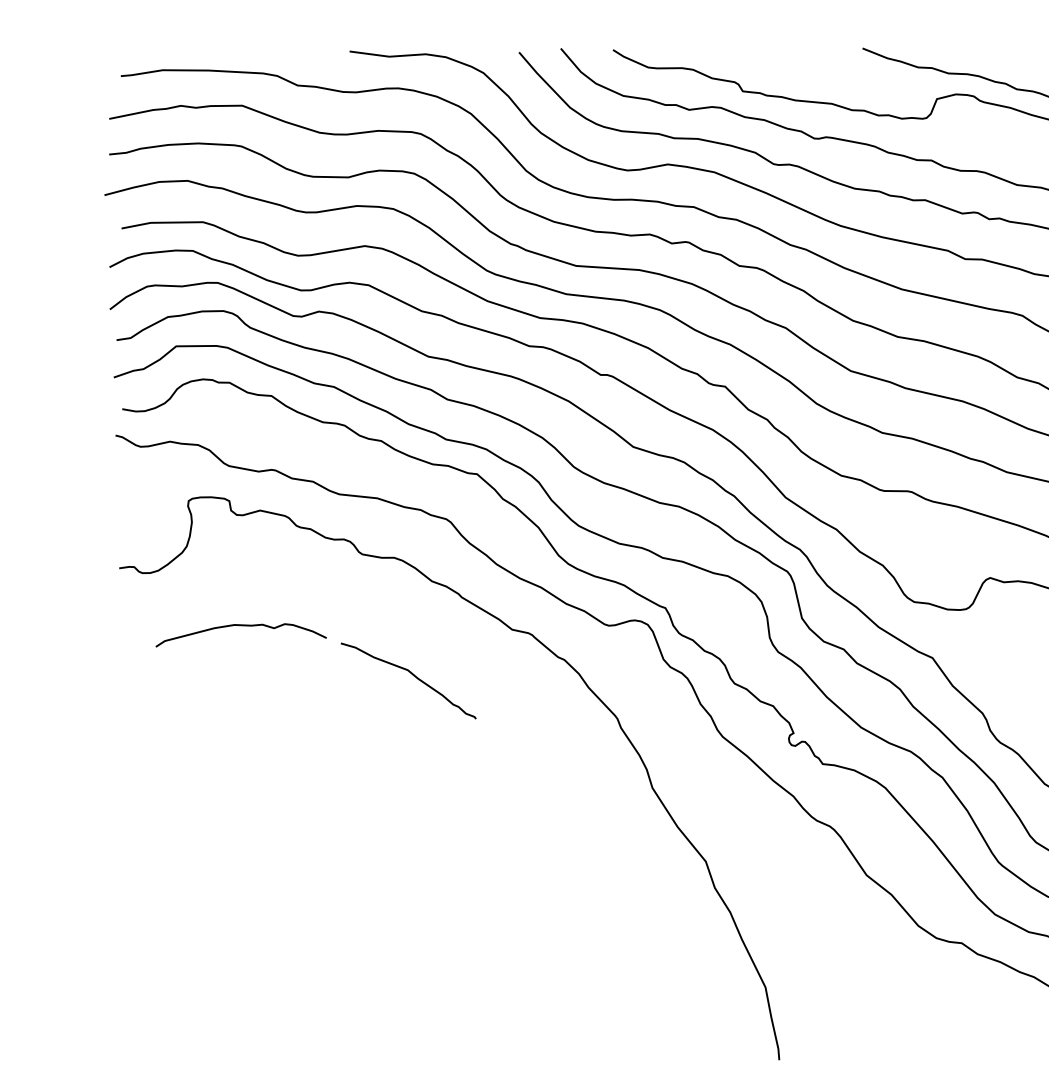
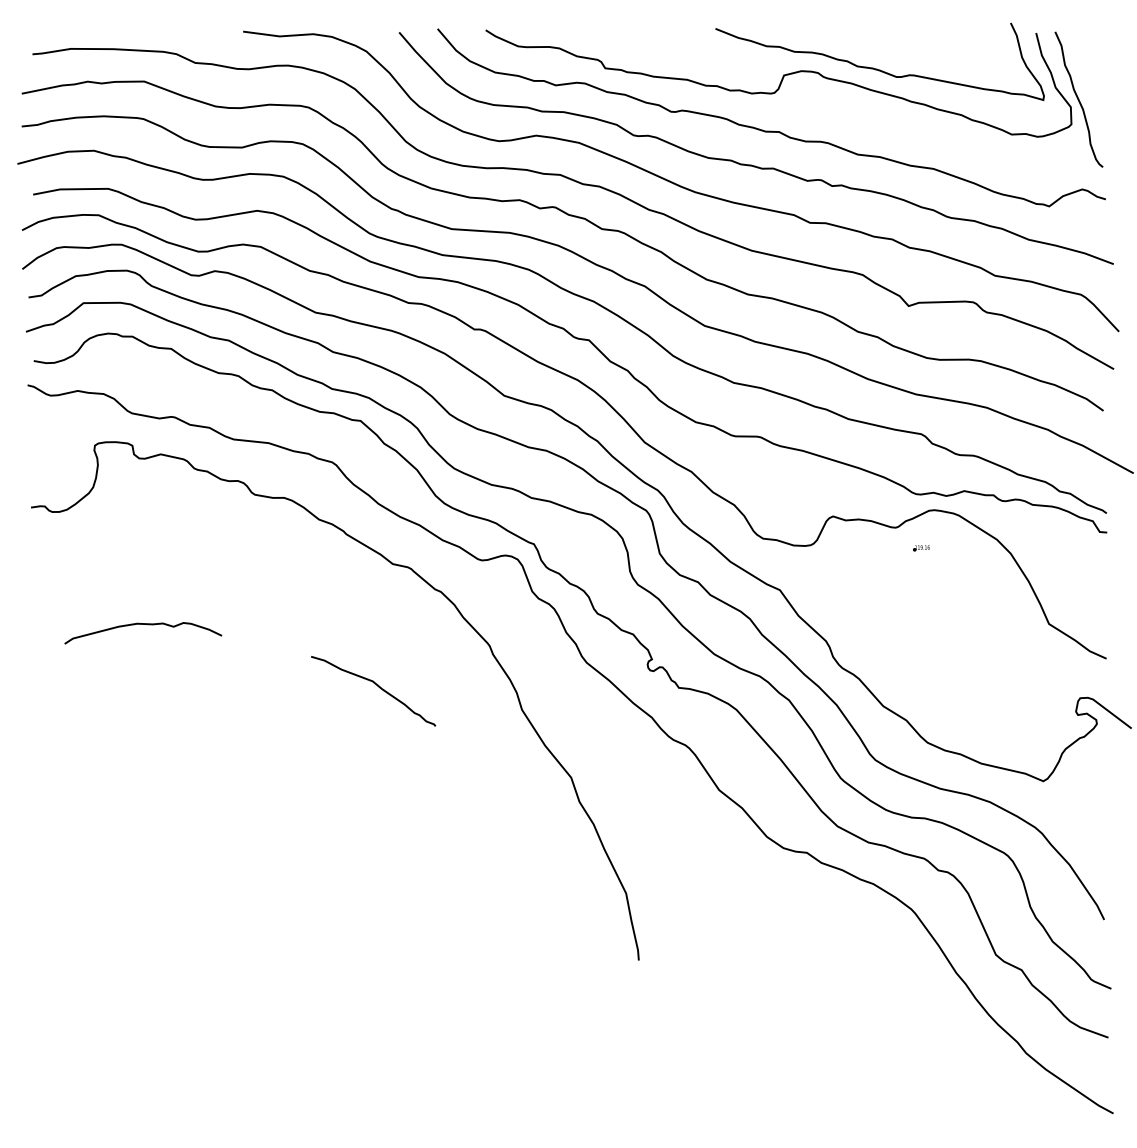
curve: (245, 626) -> (147, 625), moved
curve: (412, 675) -> (377, 686), moved

